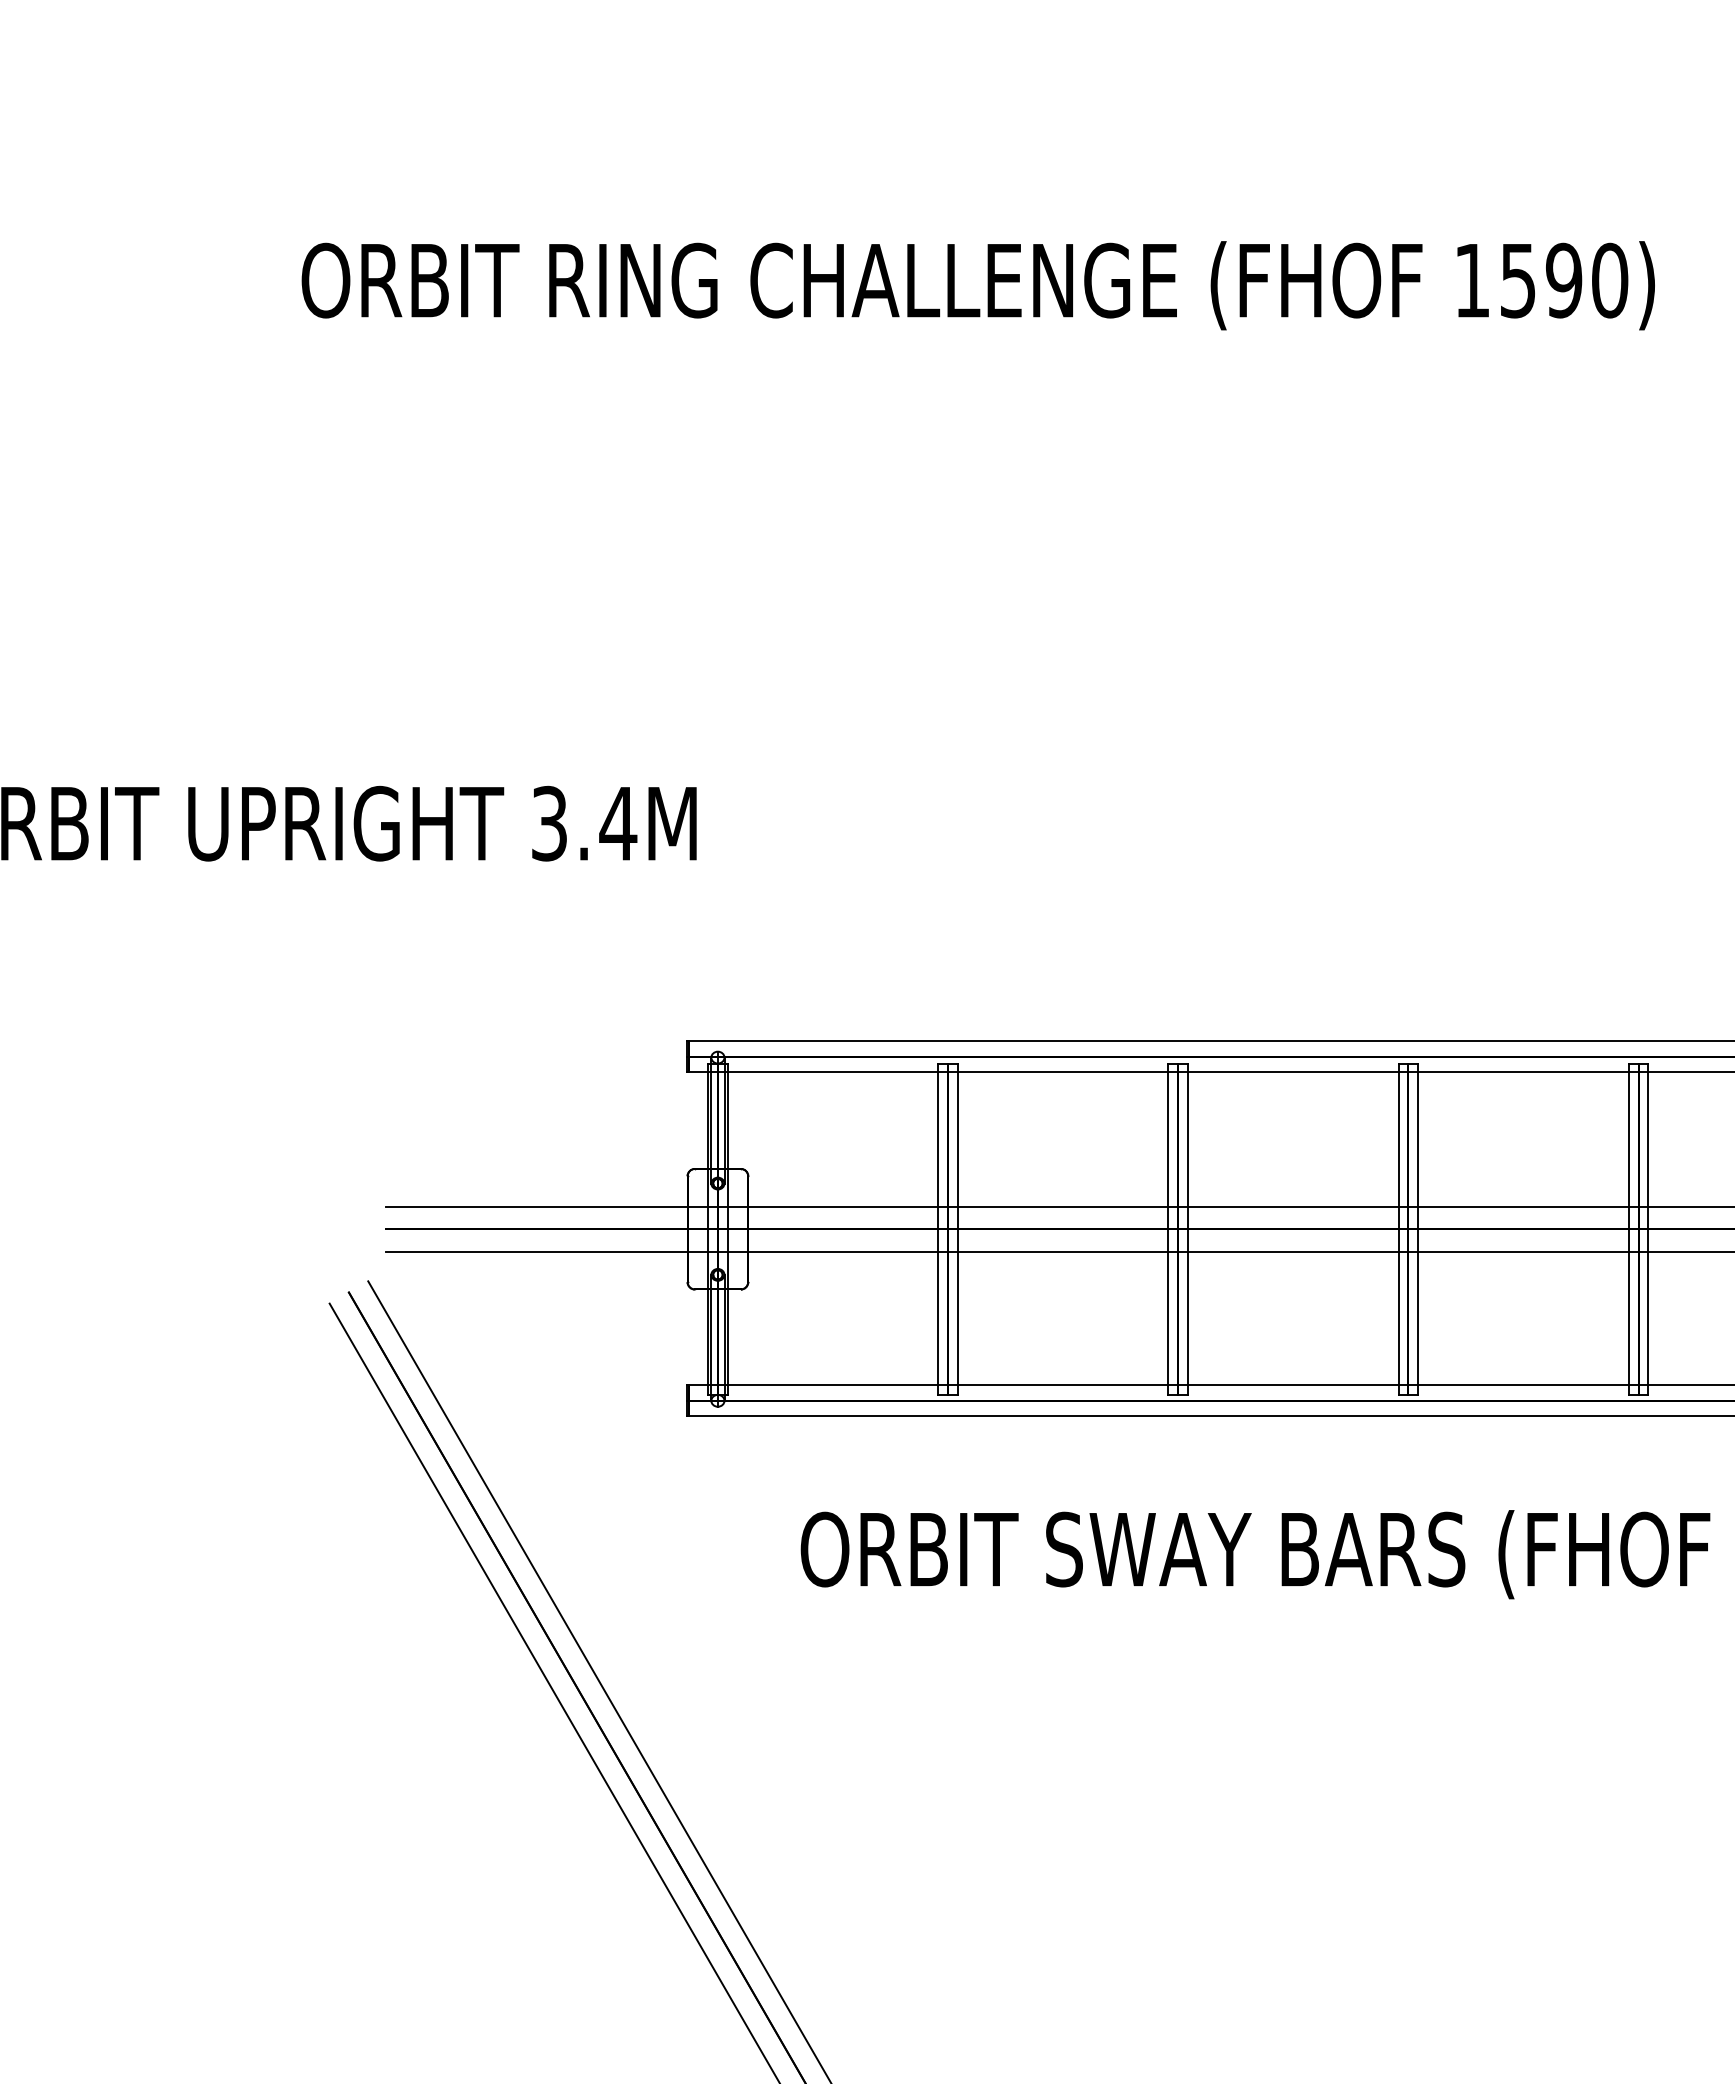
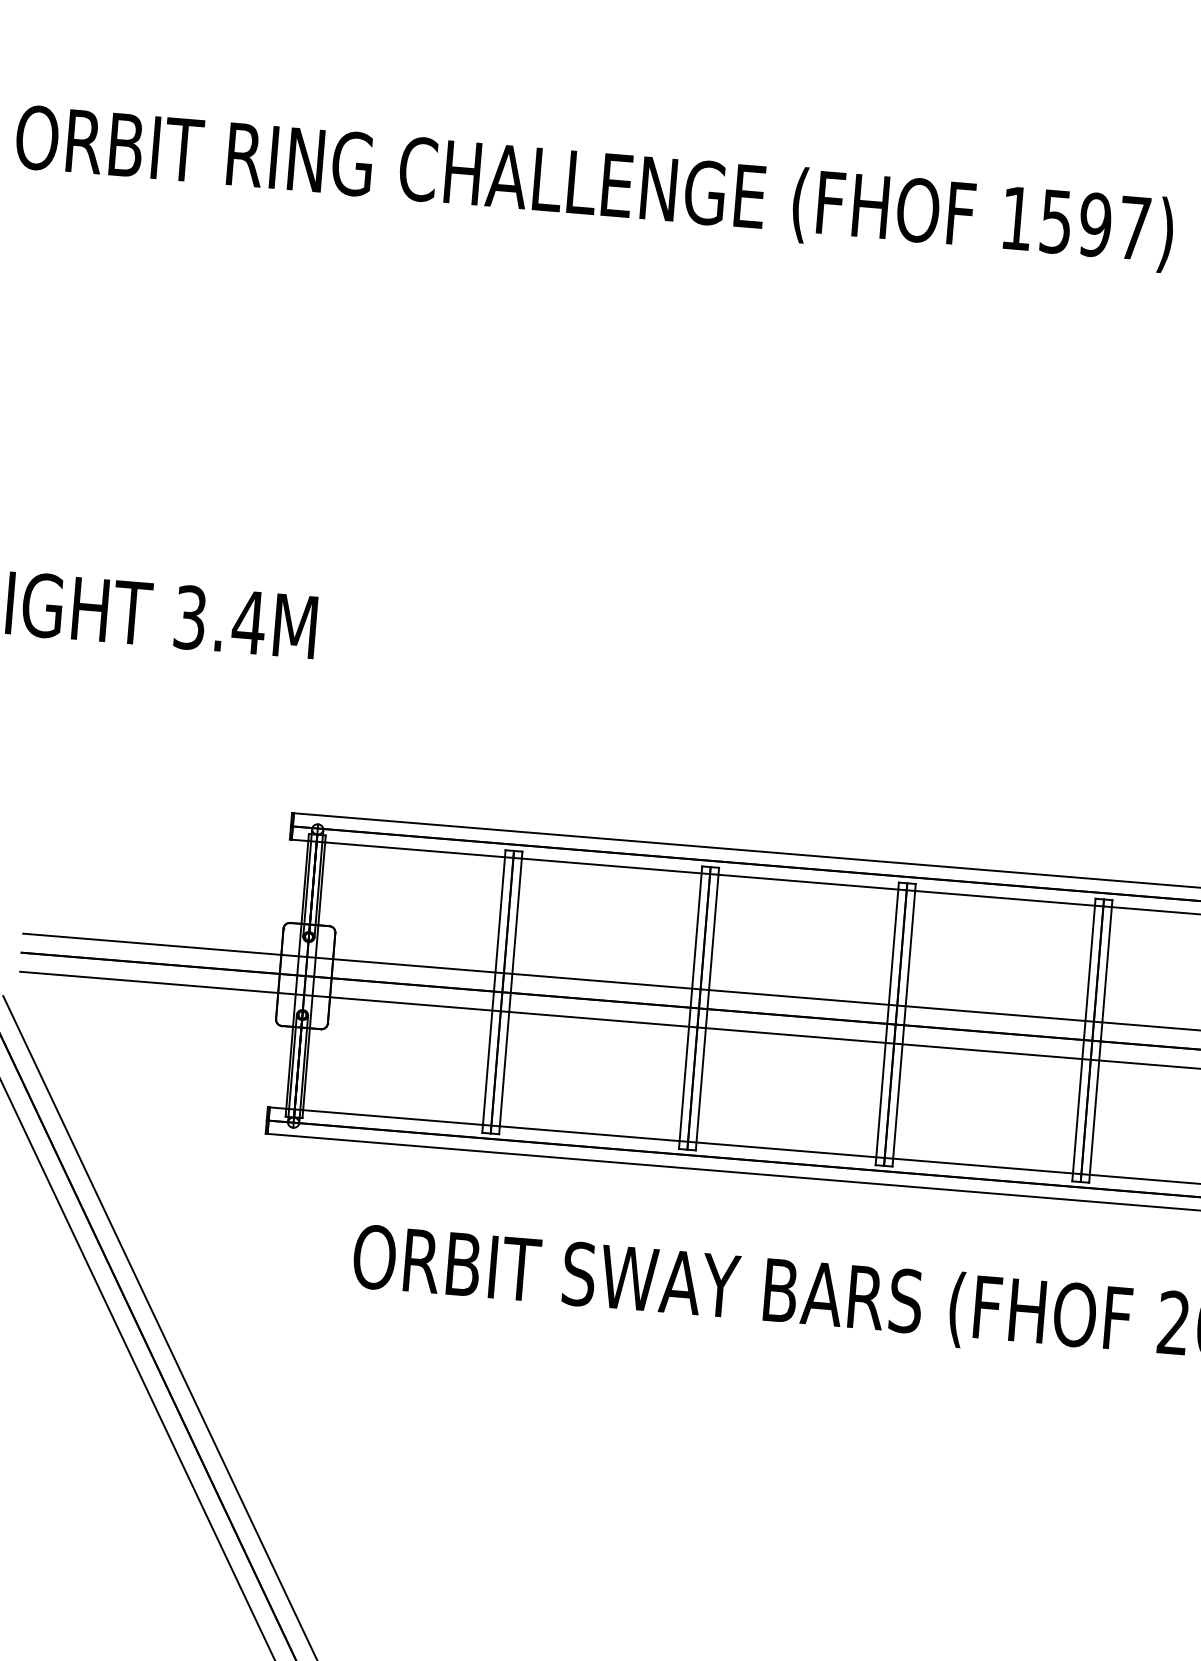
text: (1610, 280) -> (1135, 228), 1590) -> 1597)

